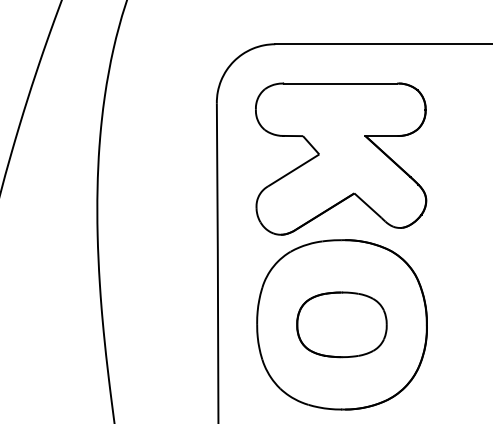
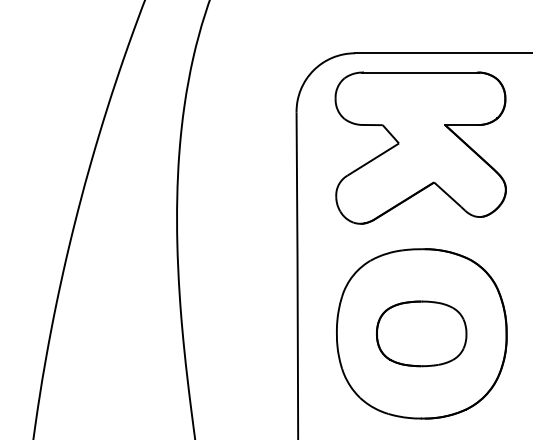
part: (340, 158) -> (420, 147), moved

